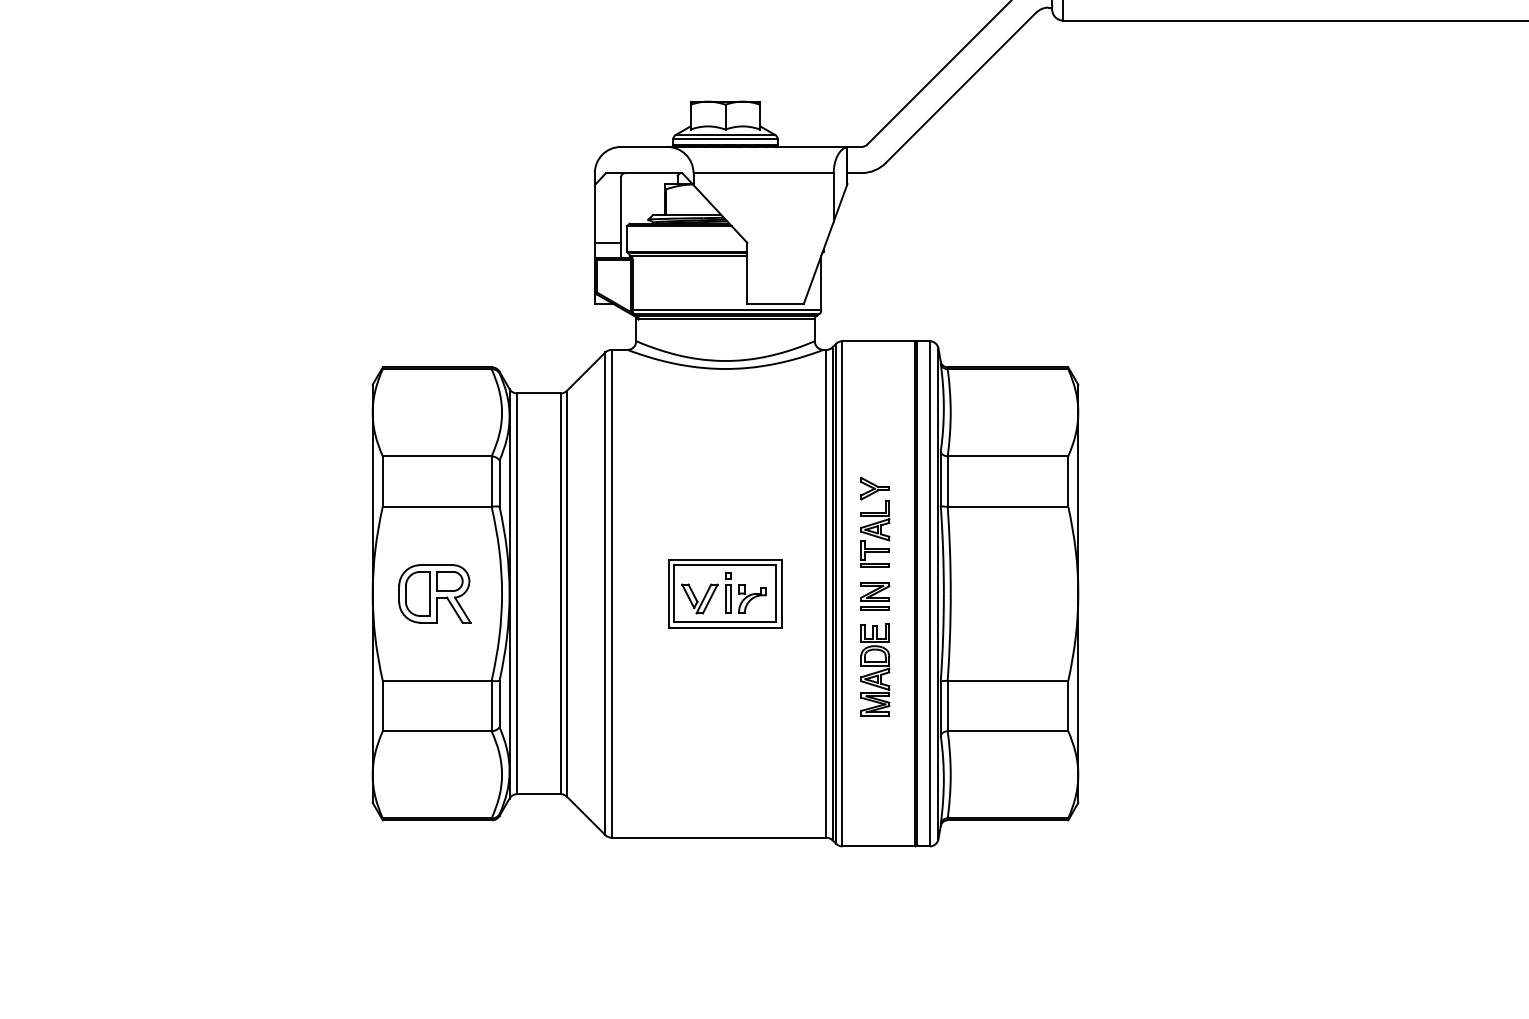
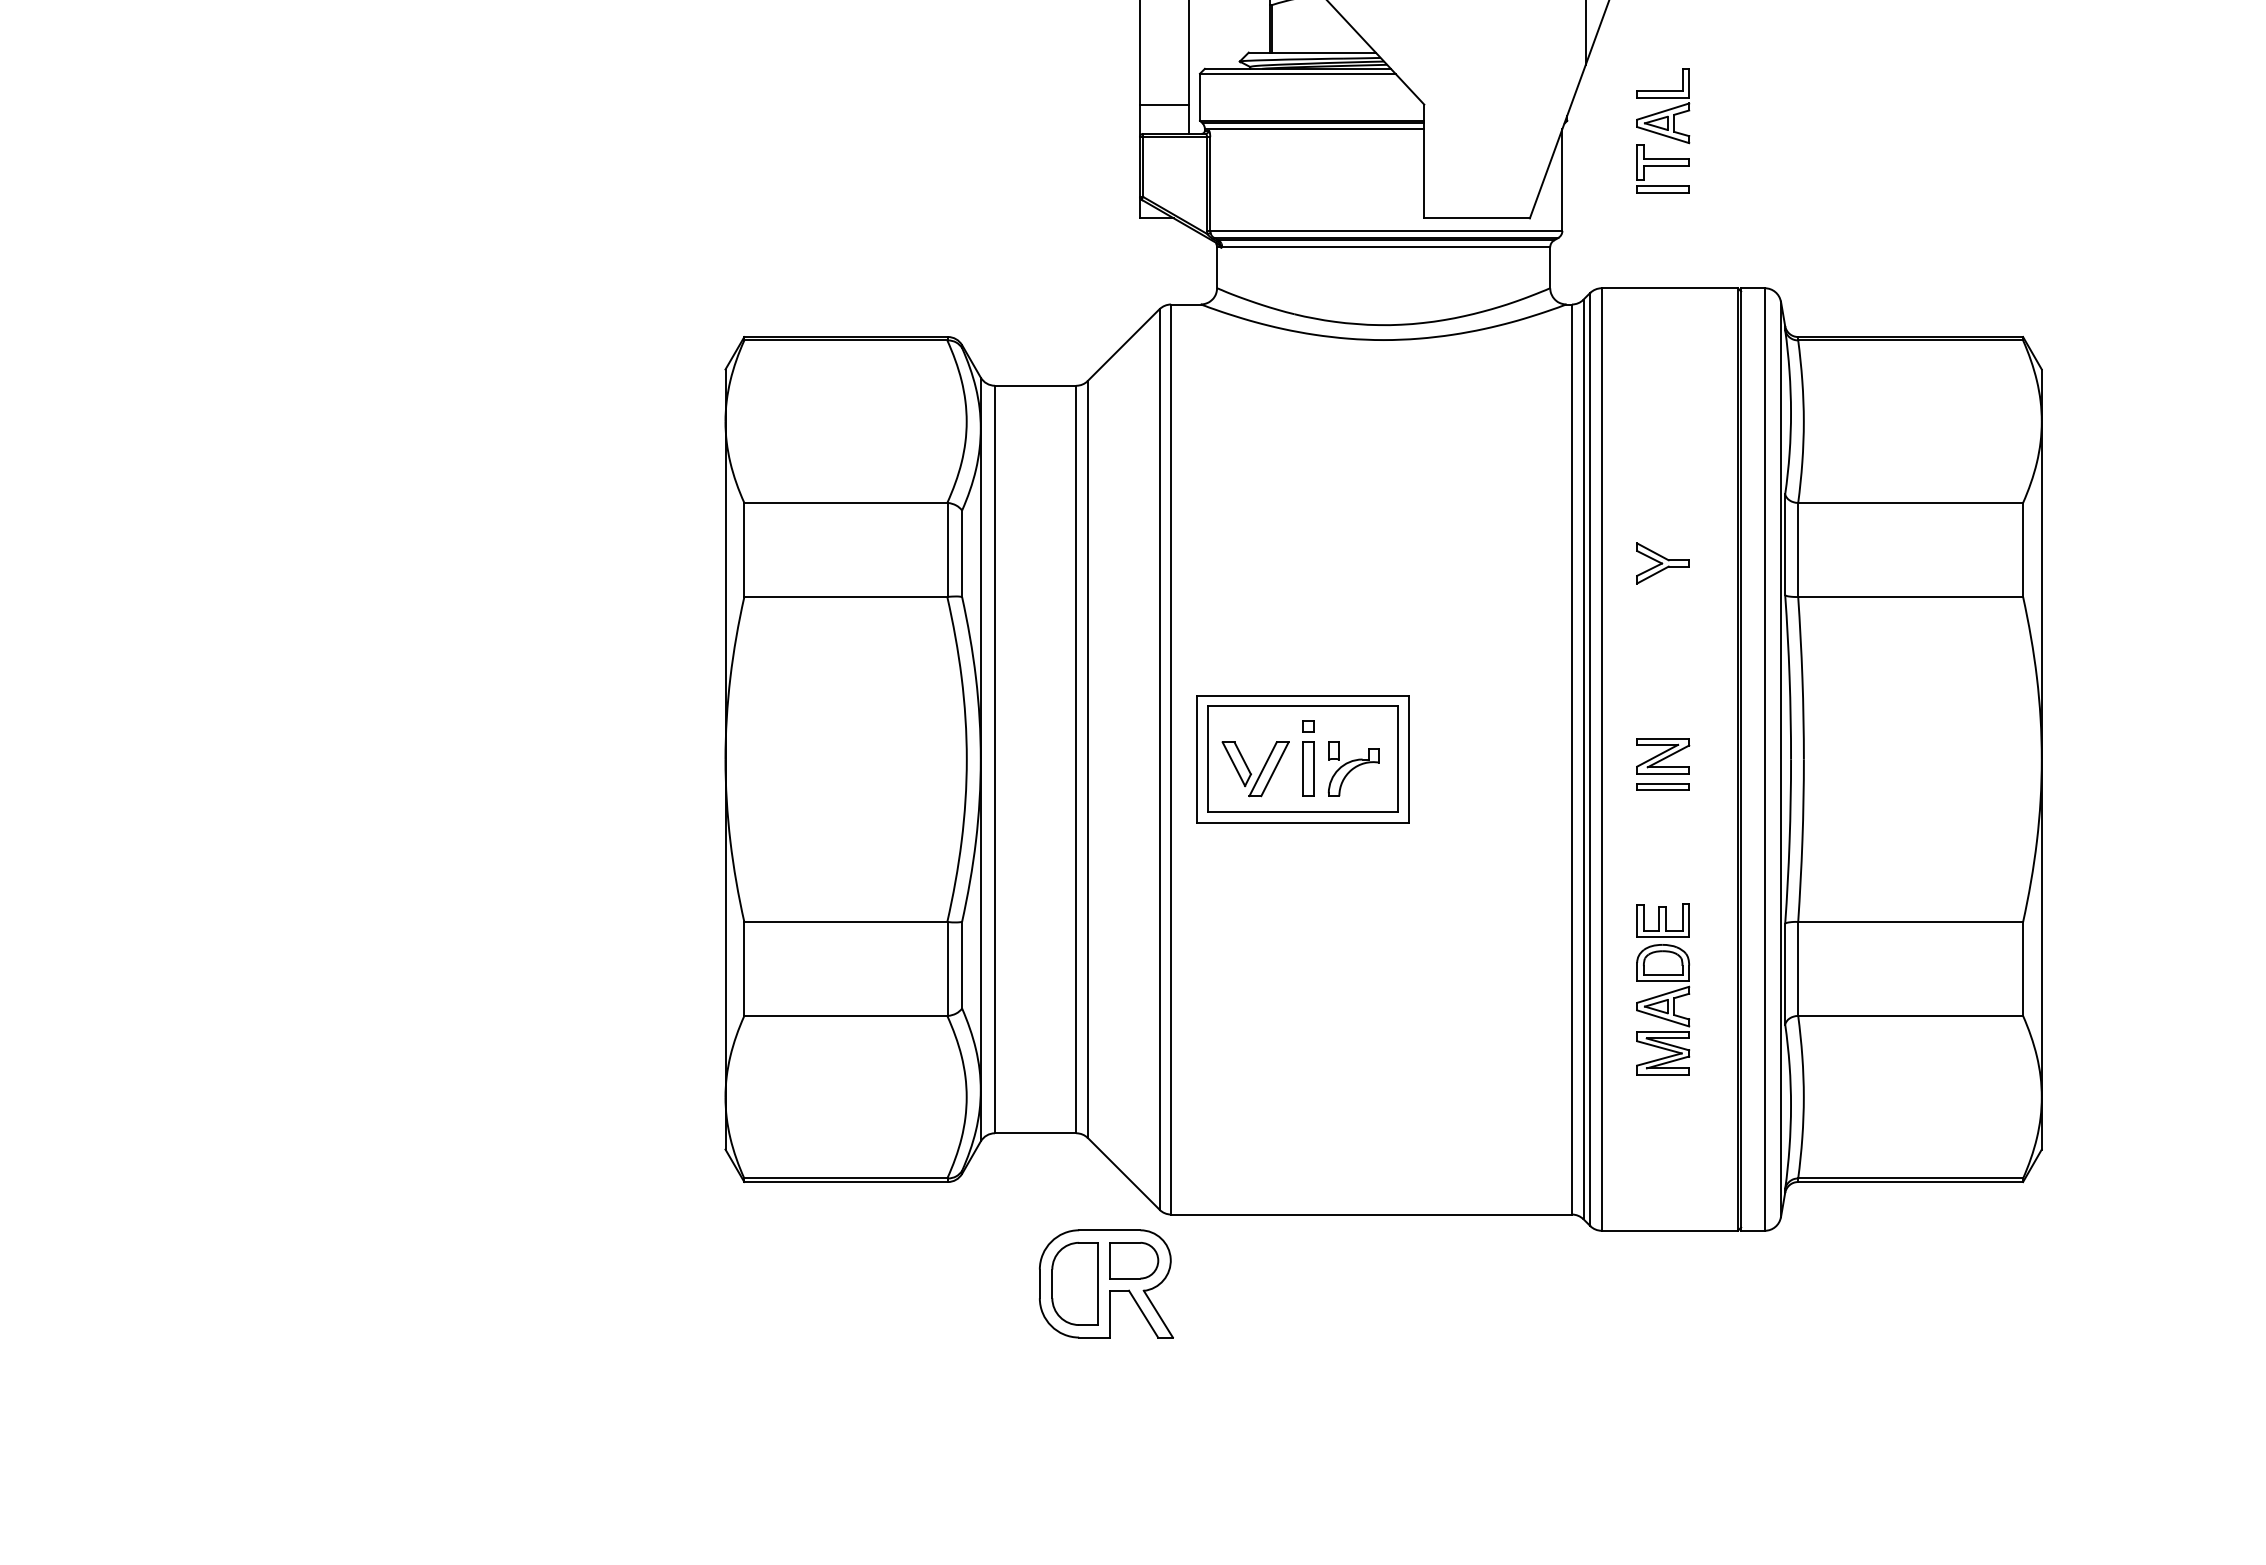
part: (875, 533) -> (1663, 130), moved
part: (434, 593) -> (1105, 1283), moved
part: (725, 593) -> (1303, 758), moved
part: (875, 669) -> (1663, 988), moved

